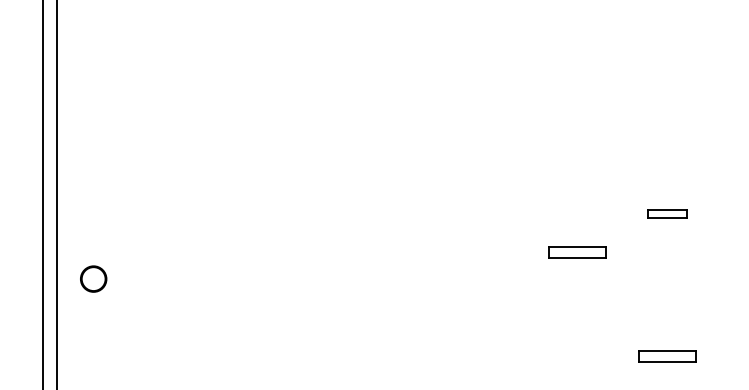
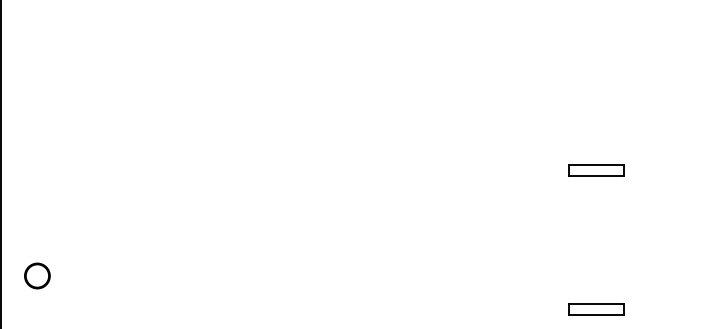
part: (667, 213) -> (596, 170), size x1.43
part: (577, 252) -> (508, 208), removed
circle: (93, 278) -> (37, 275), moved

